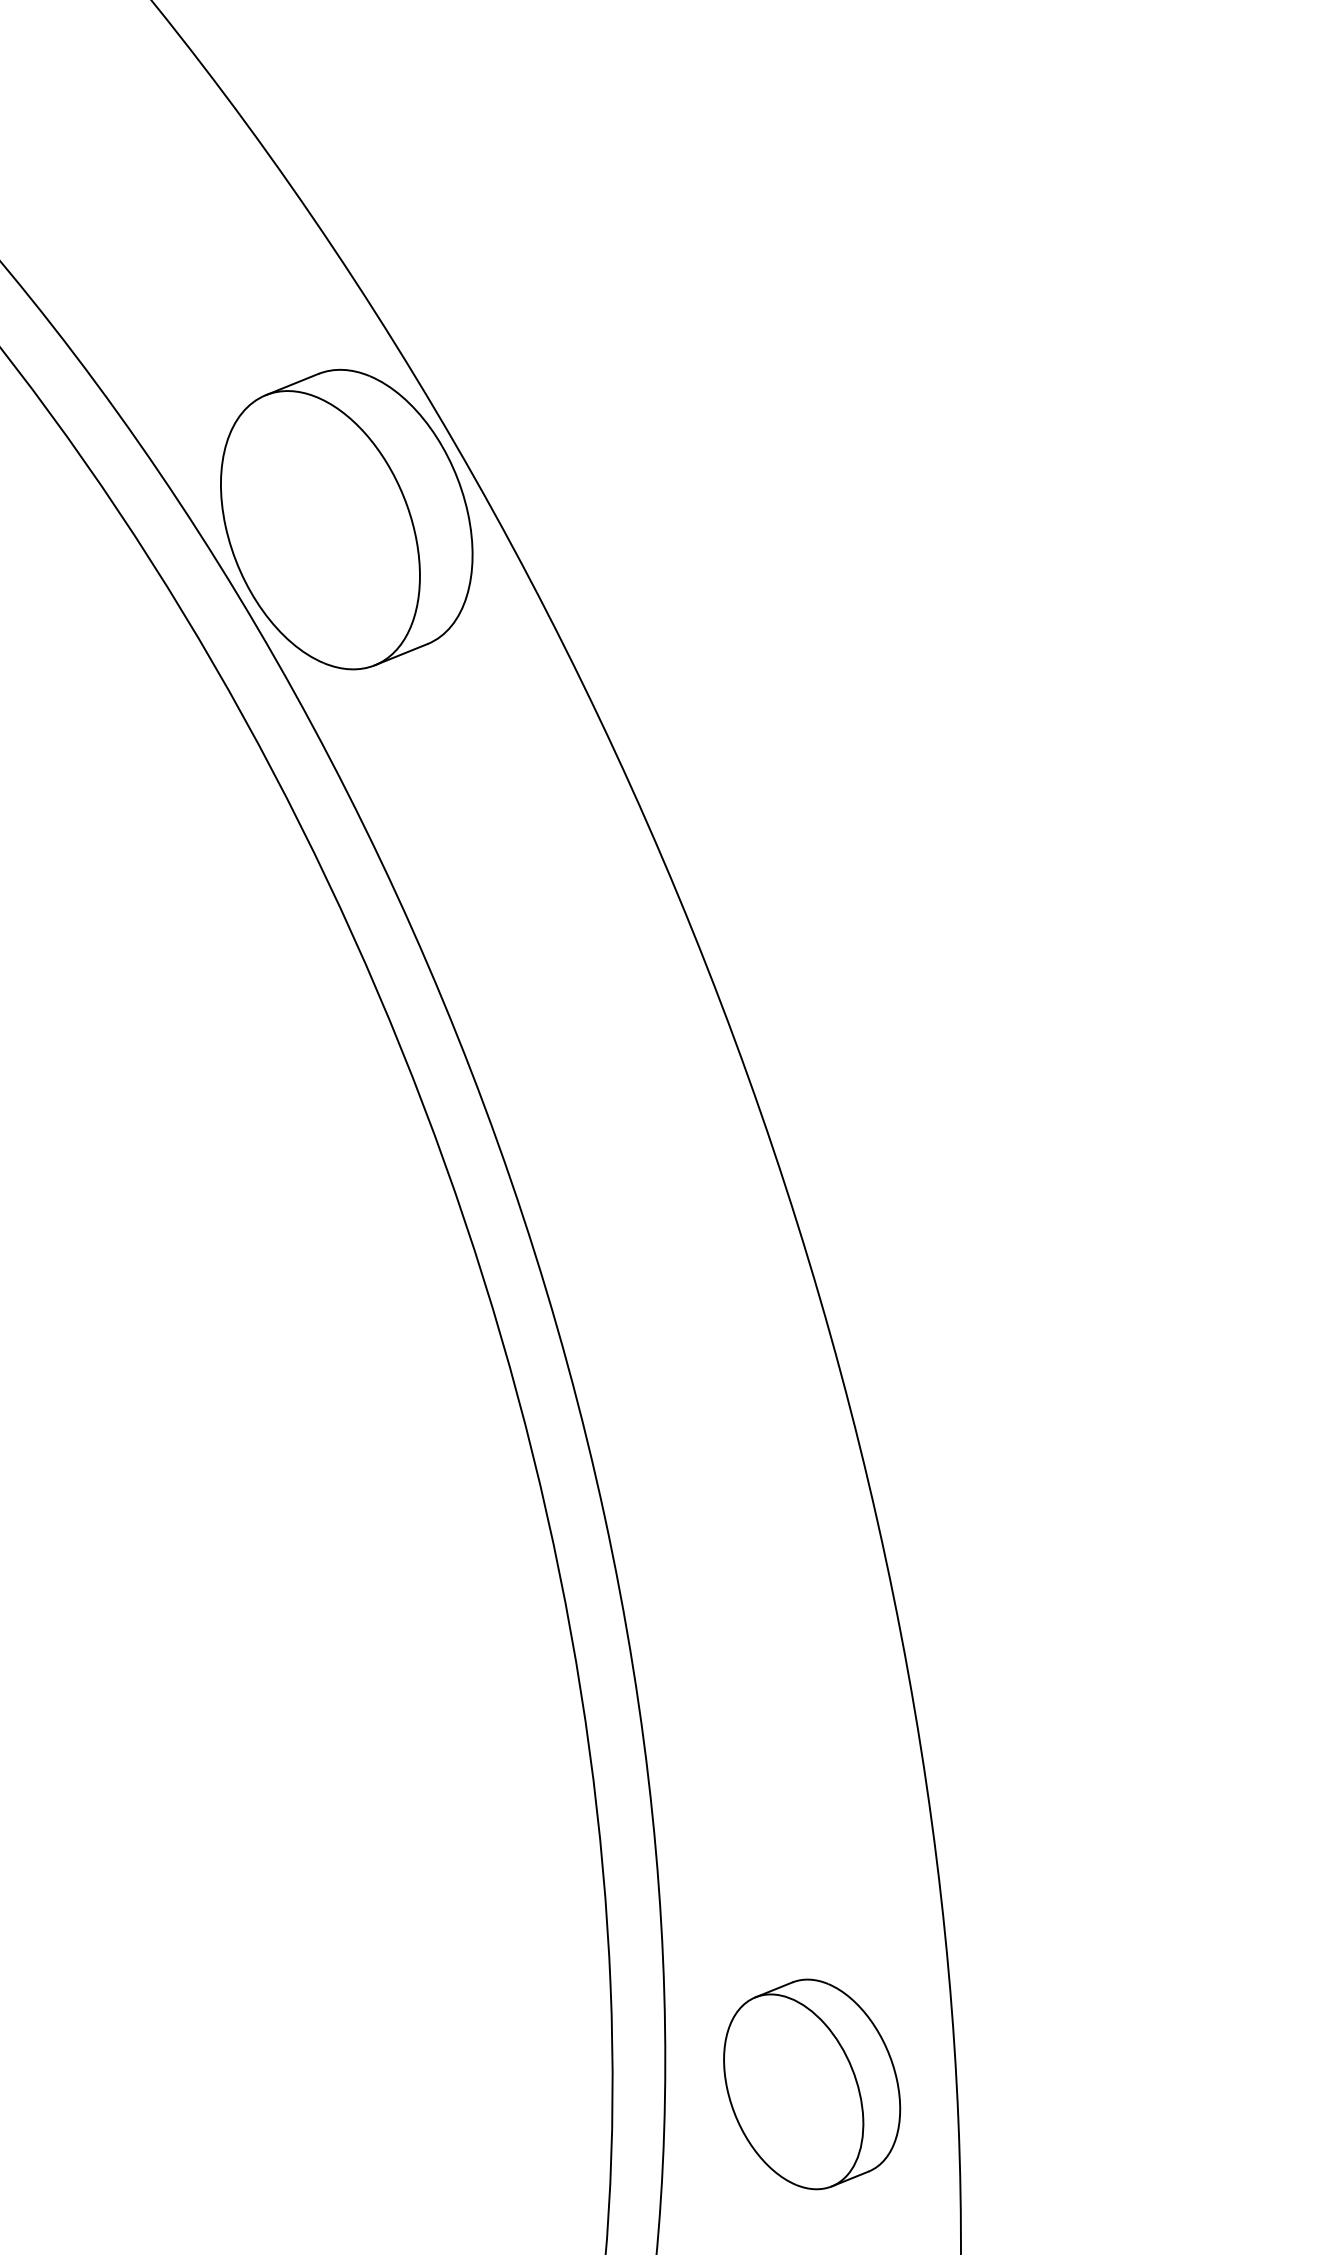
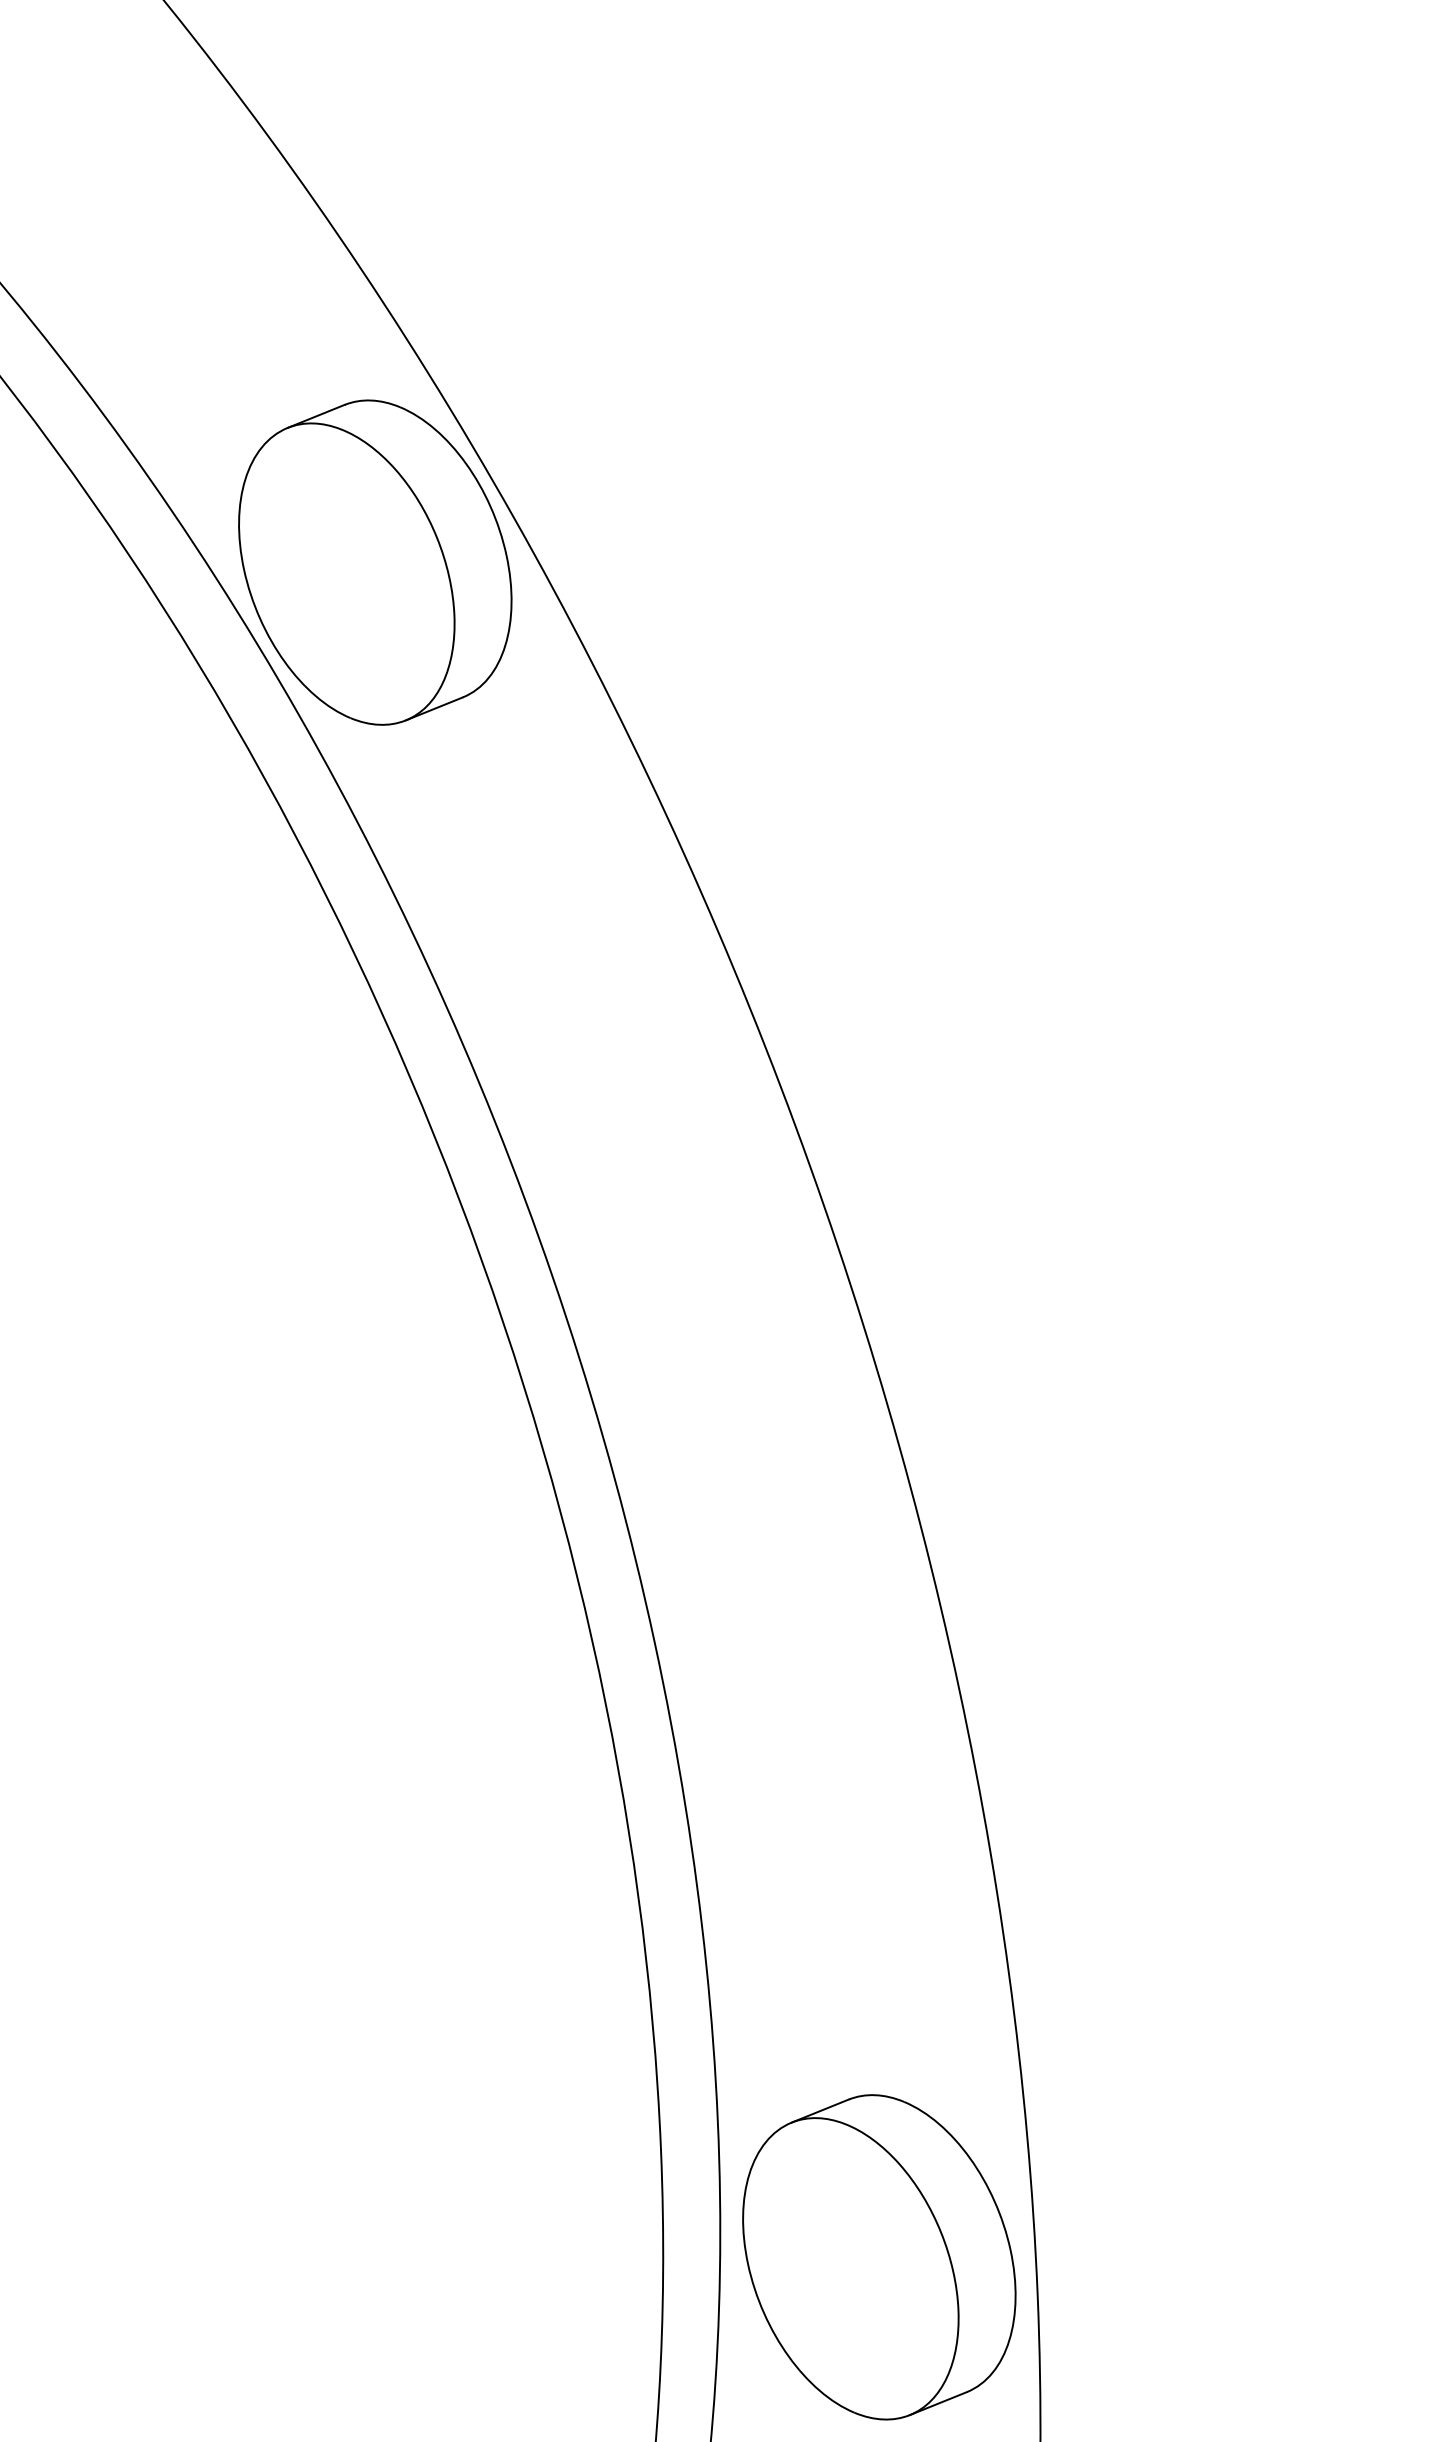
part: (811, 2084) -> (878, 2257), size x1.43

